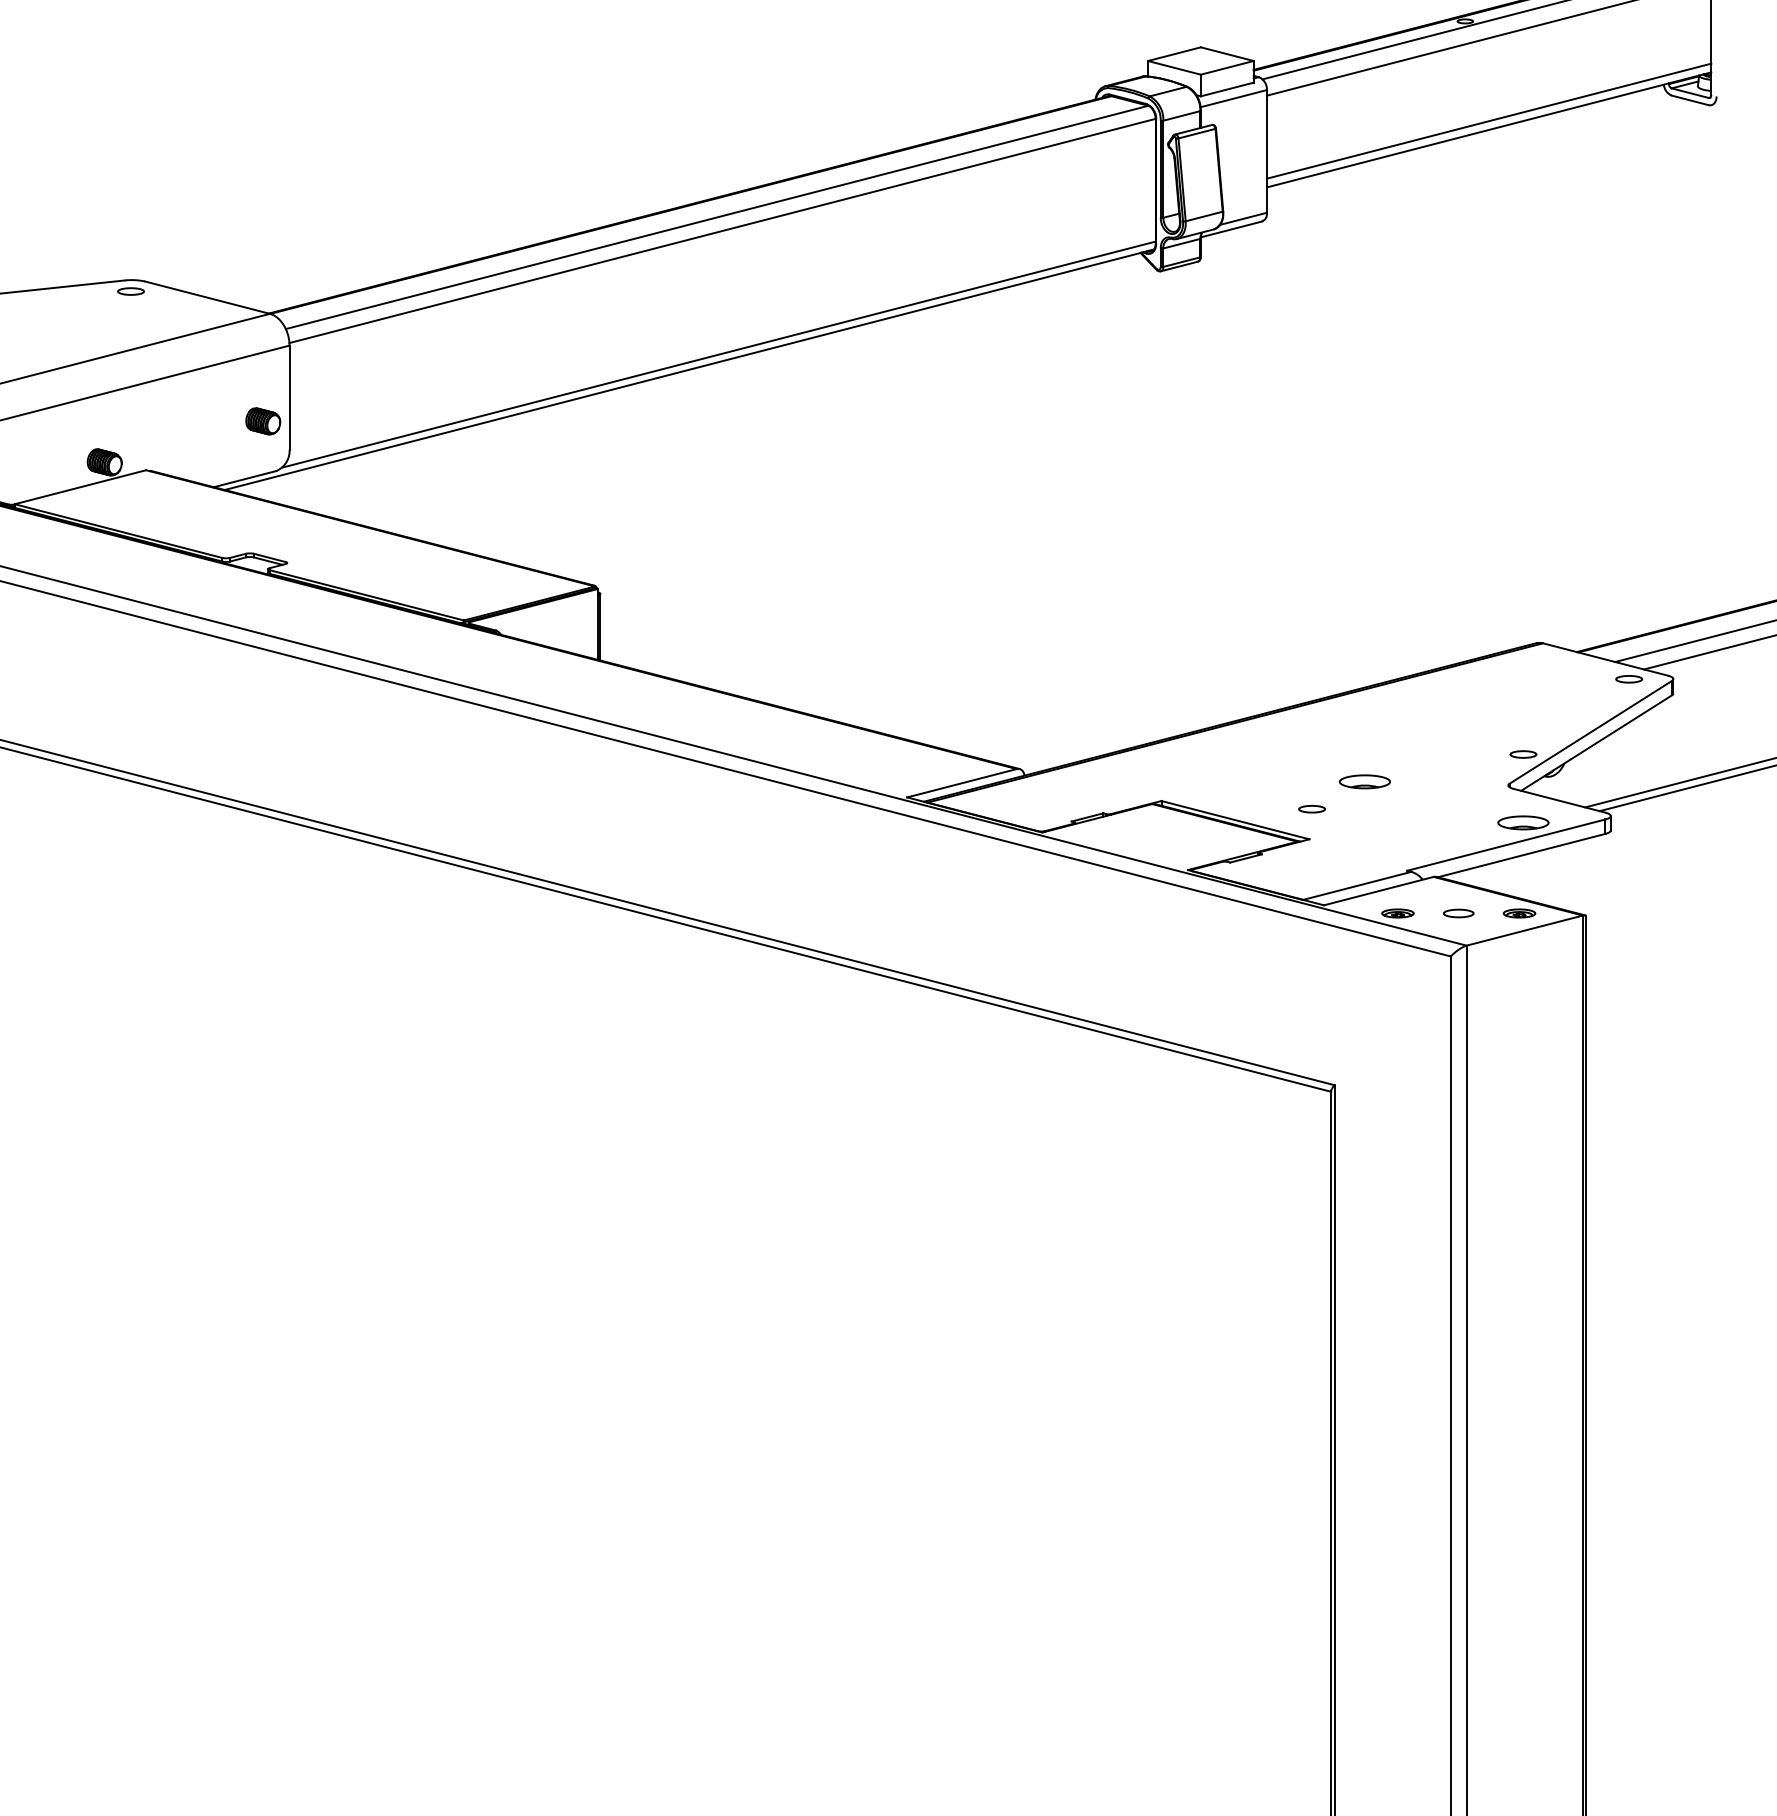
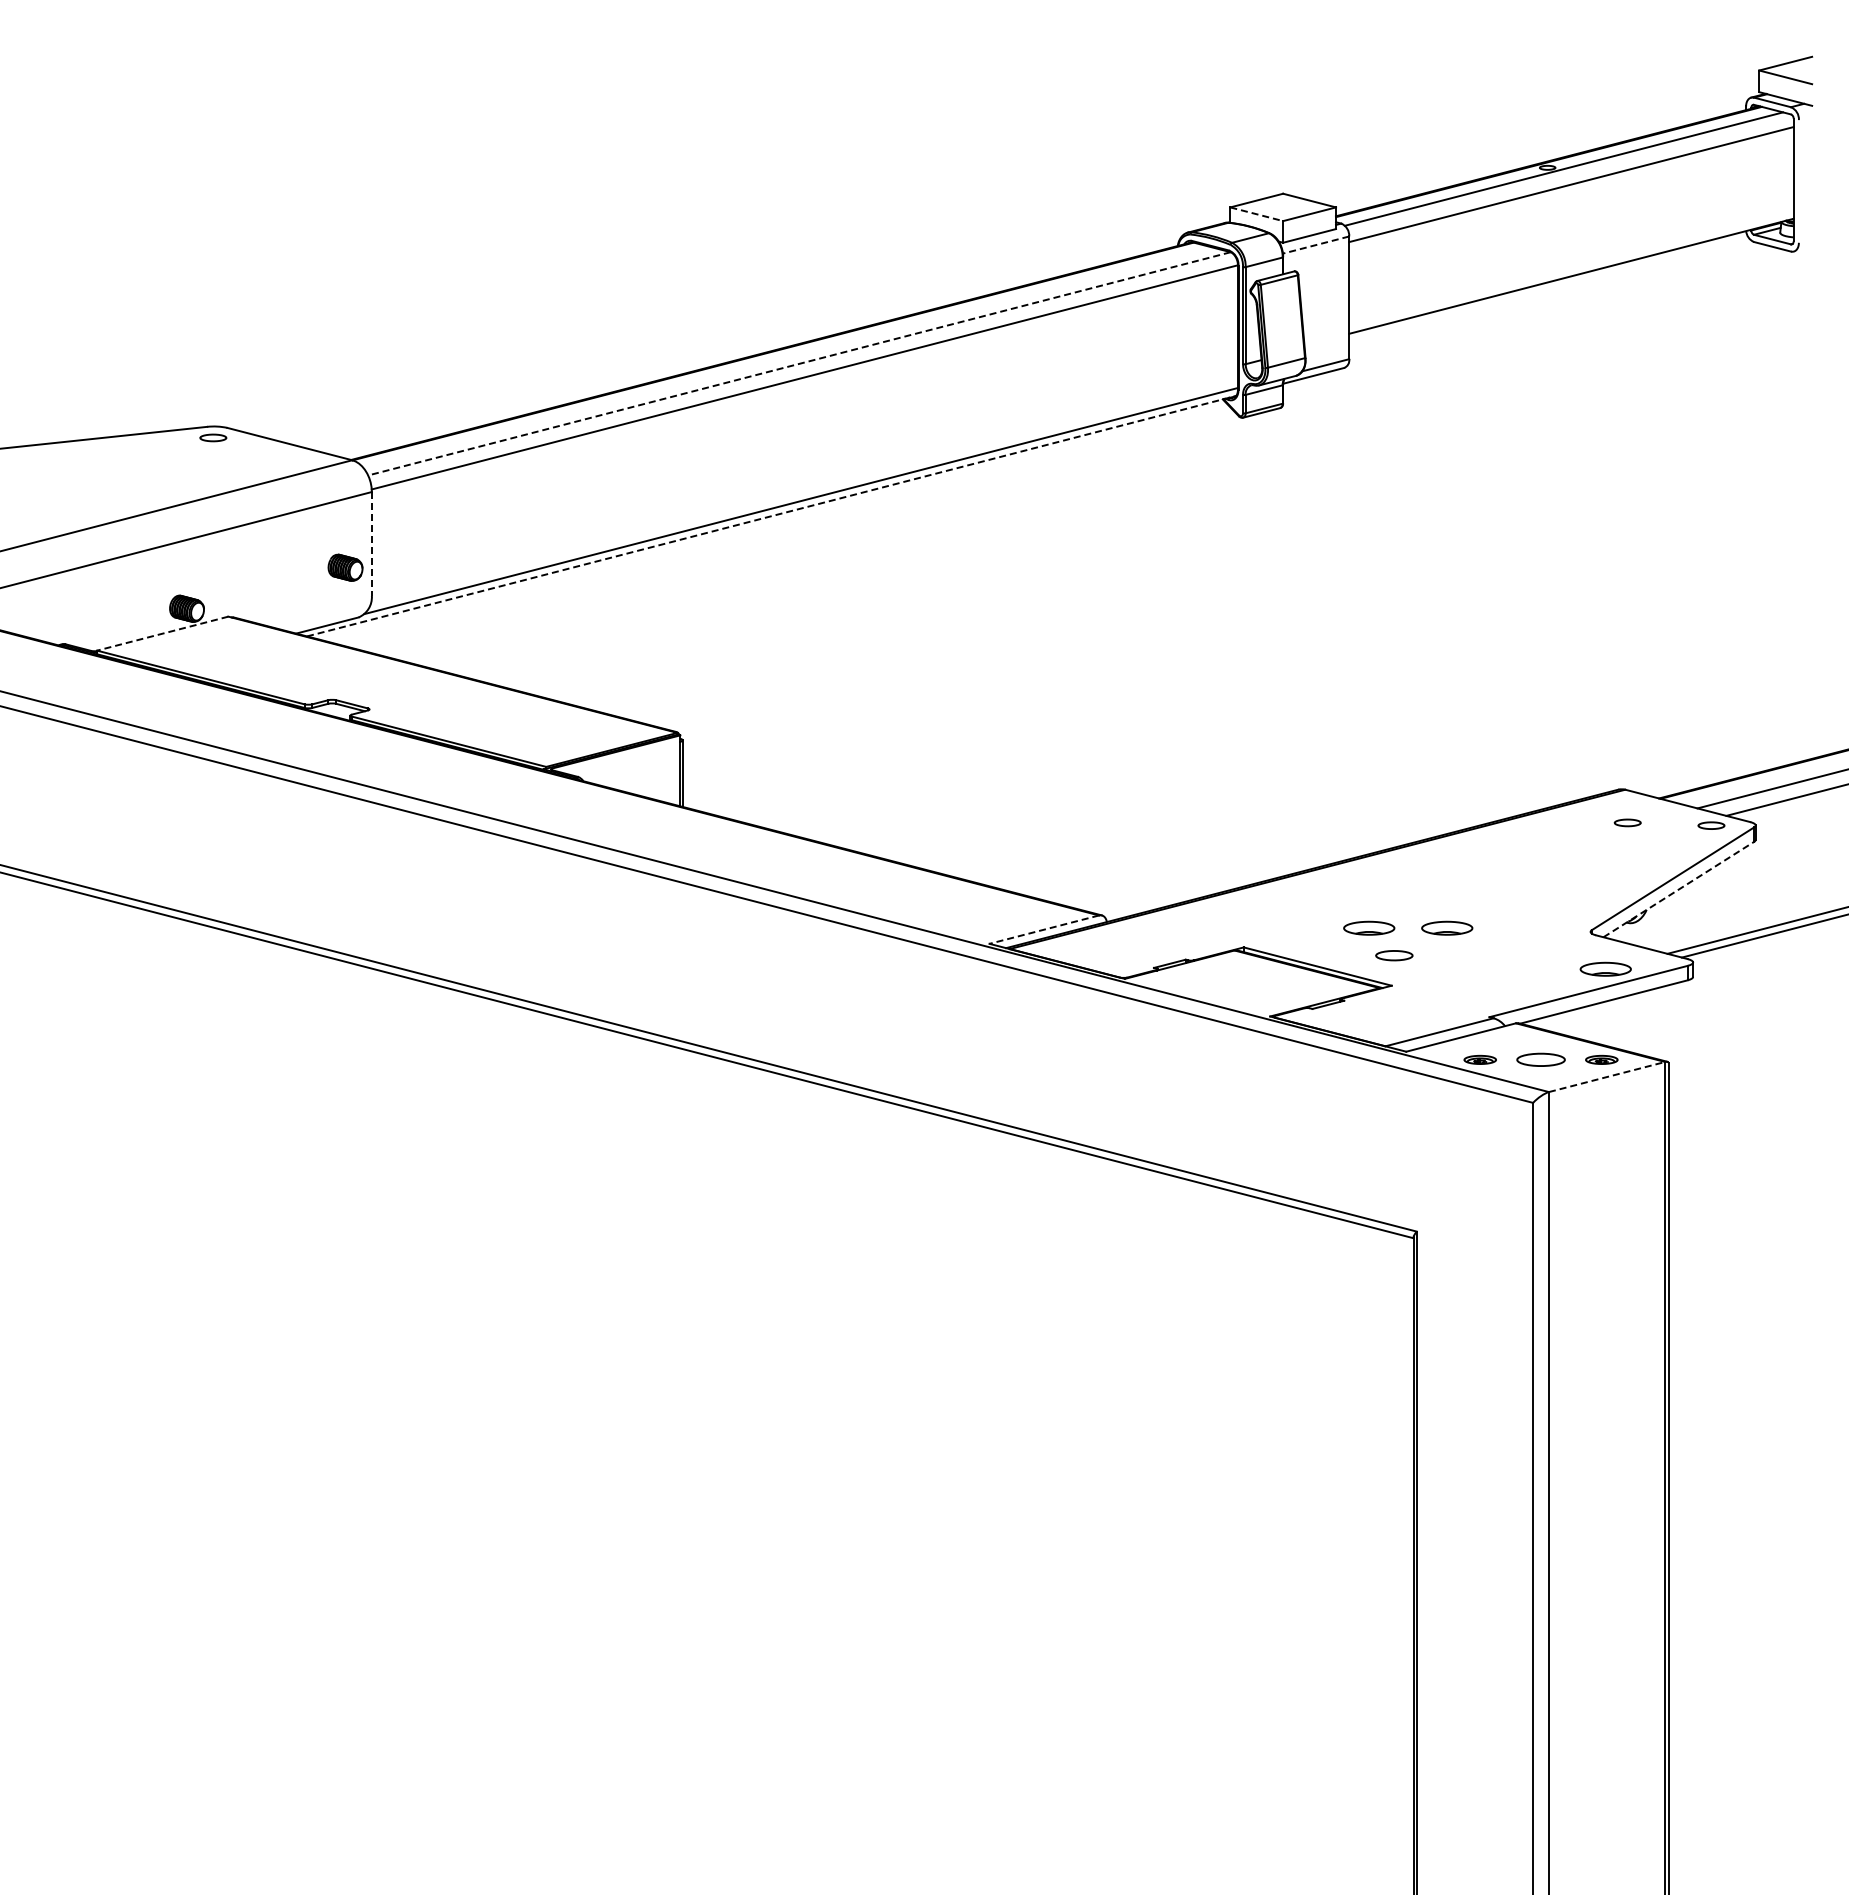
line: (1175, 68) -> (1257, 214), solid -> dashed
line: (1233, 99) -> (1315, 245), solid -> dashed
line: (1489, 121) -> (1571, 267), removed
line: (716, 217) -> (798, 363), solid -> dashed
line: (689, 370) -> (771, 516), solid -> dashed
line: (289, 398) -> (371, 544), solid -> dashed
line: (80, 487) -> (162, 633), solid -> dashed
line: (1597, 743) -> (1679, 889), solid -> dashed
part: (1523, 754) -> (1627, 822), moved
part: (1287, 781) -> (1369, 927), added
line: (962, 783) -> (1044, 929), solid -> dashed
part: (1312, 809) -> (1394, 955), size x1.4
part: (1458, 913) -> (1540, 1059), size x1.6
line: (1525, 930) -> (1607, 1076), solid -> dashed

